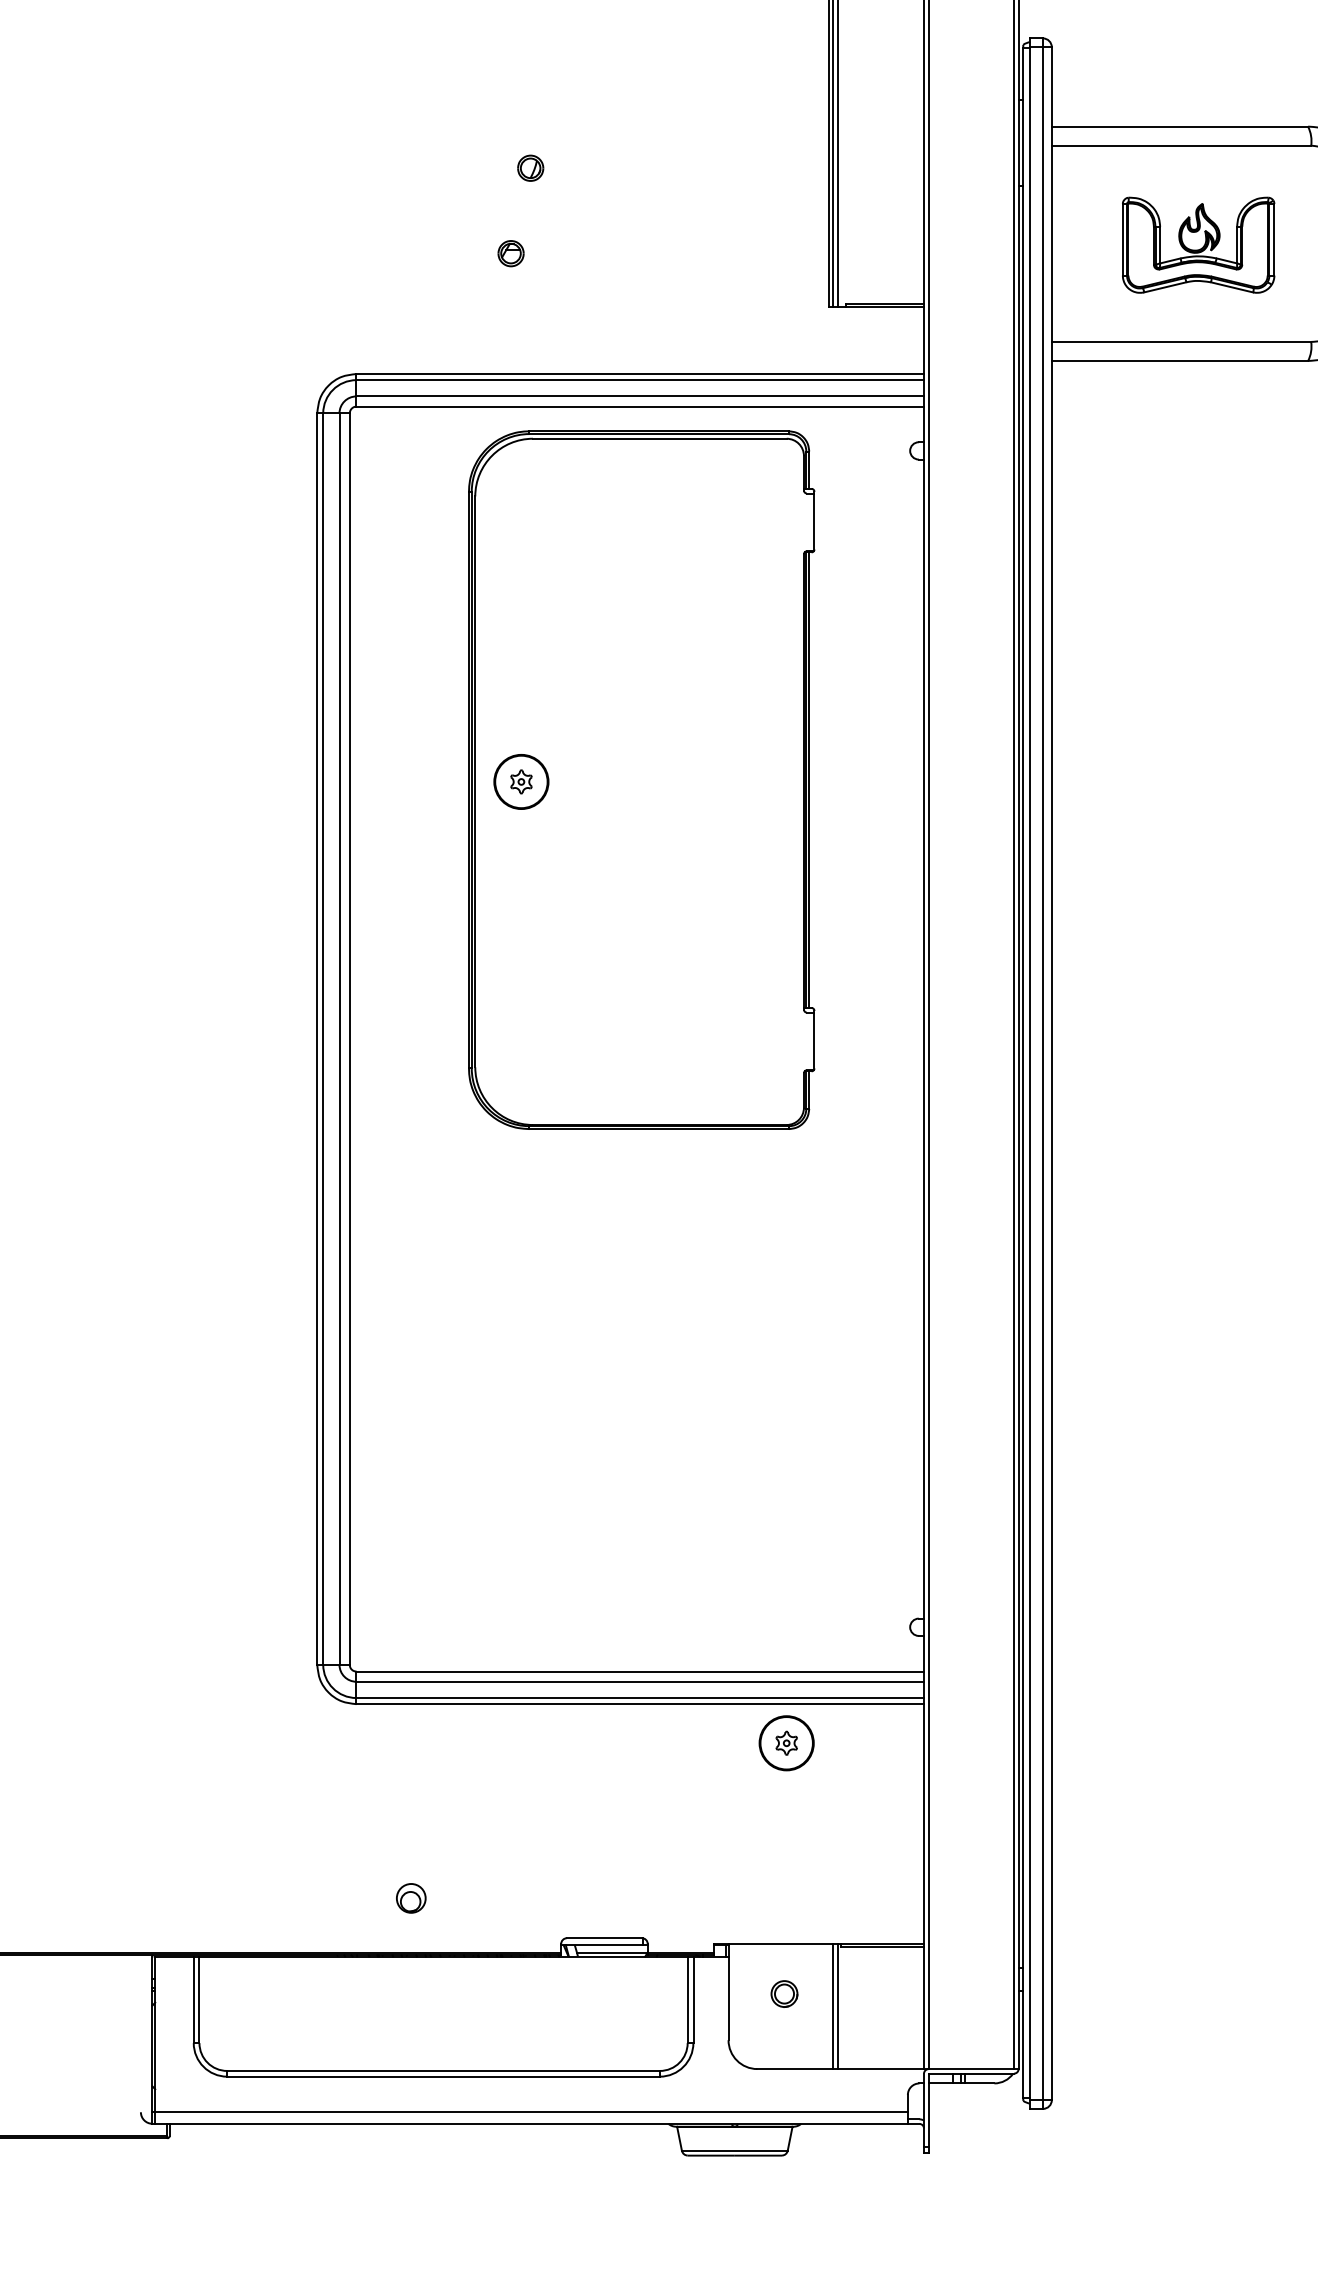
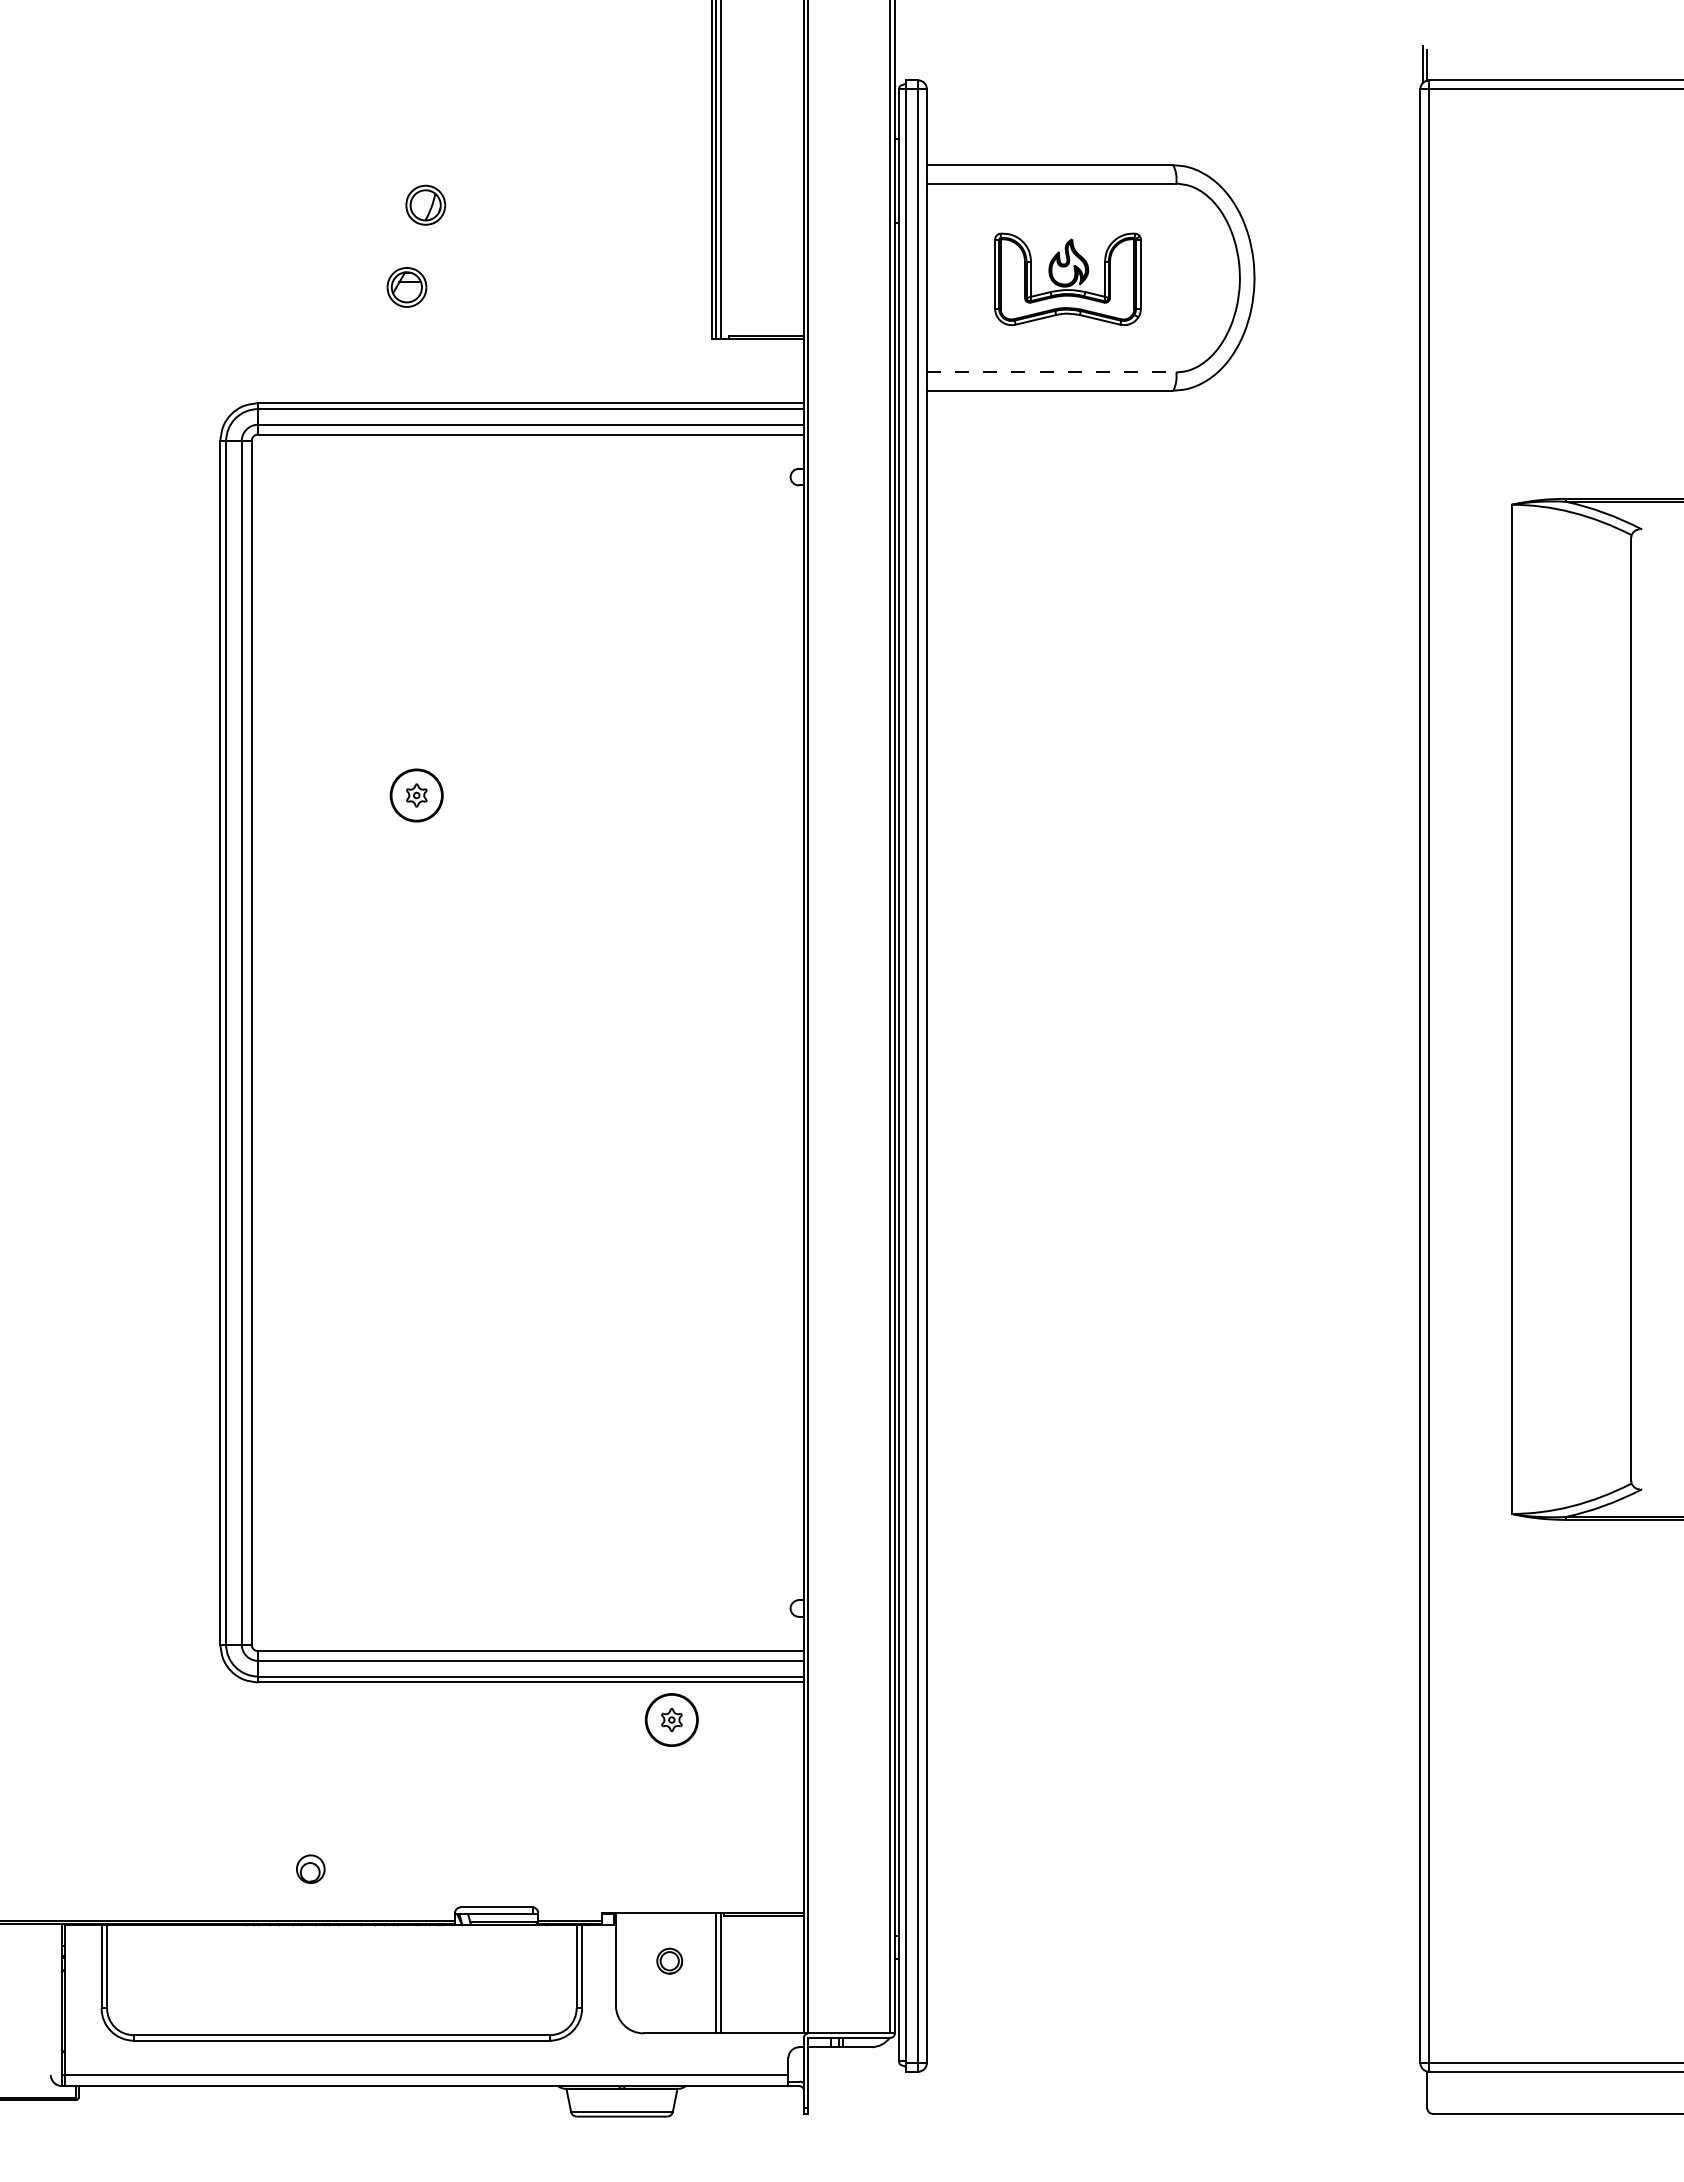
part: (530, 168) -> (425, 205), size x1.6
part: (510, 253) -> (406, 287), size x1.6
line: (1181, 342) -> (1051, 372), solid -> dashed
part: (641, 779) -> (532, 793), removed

